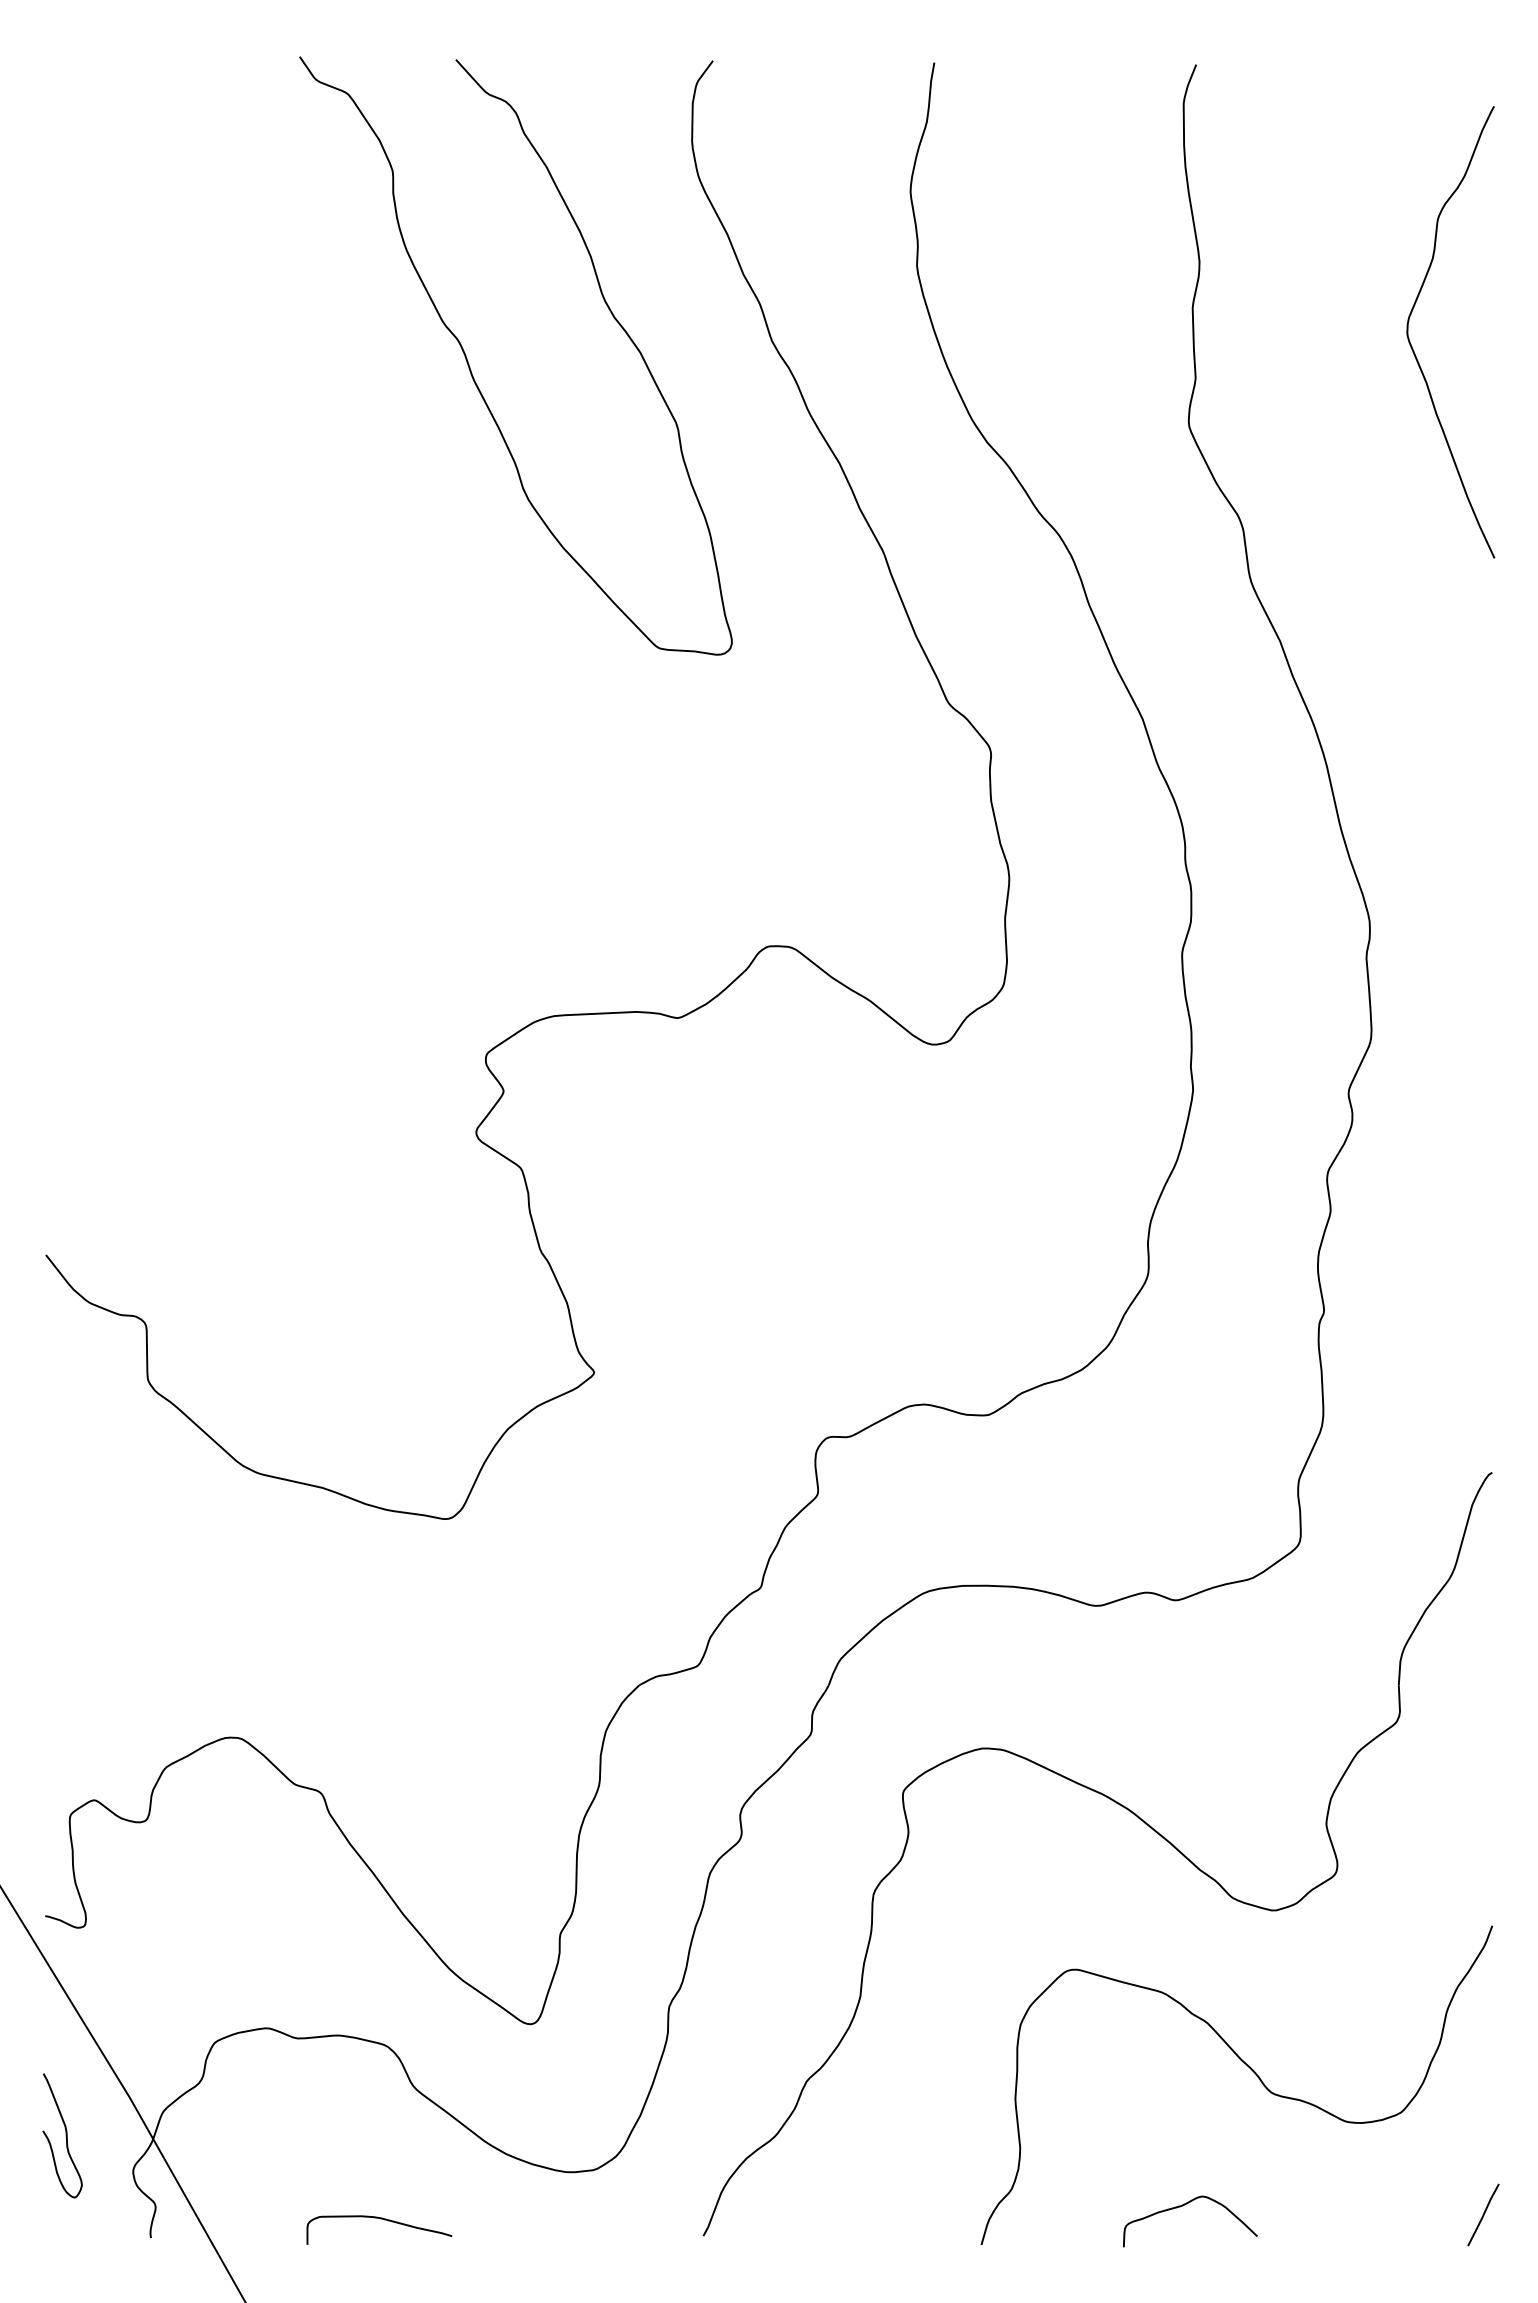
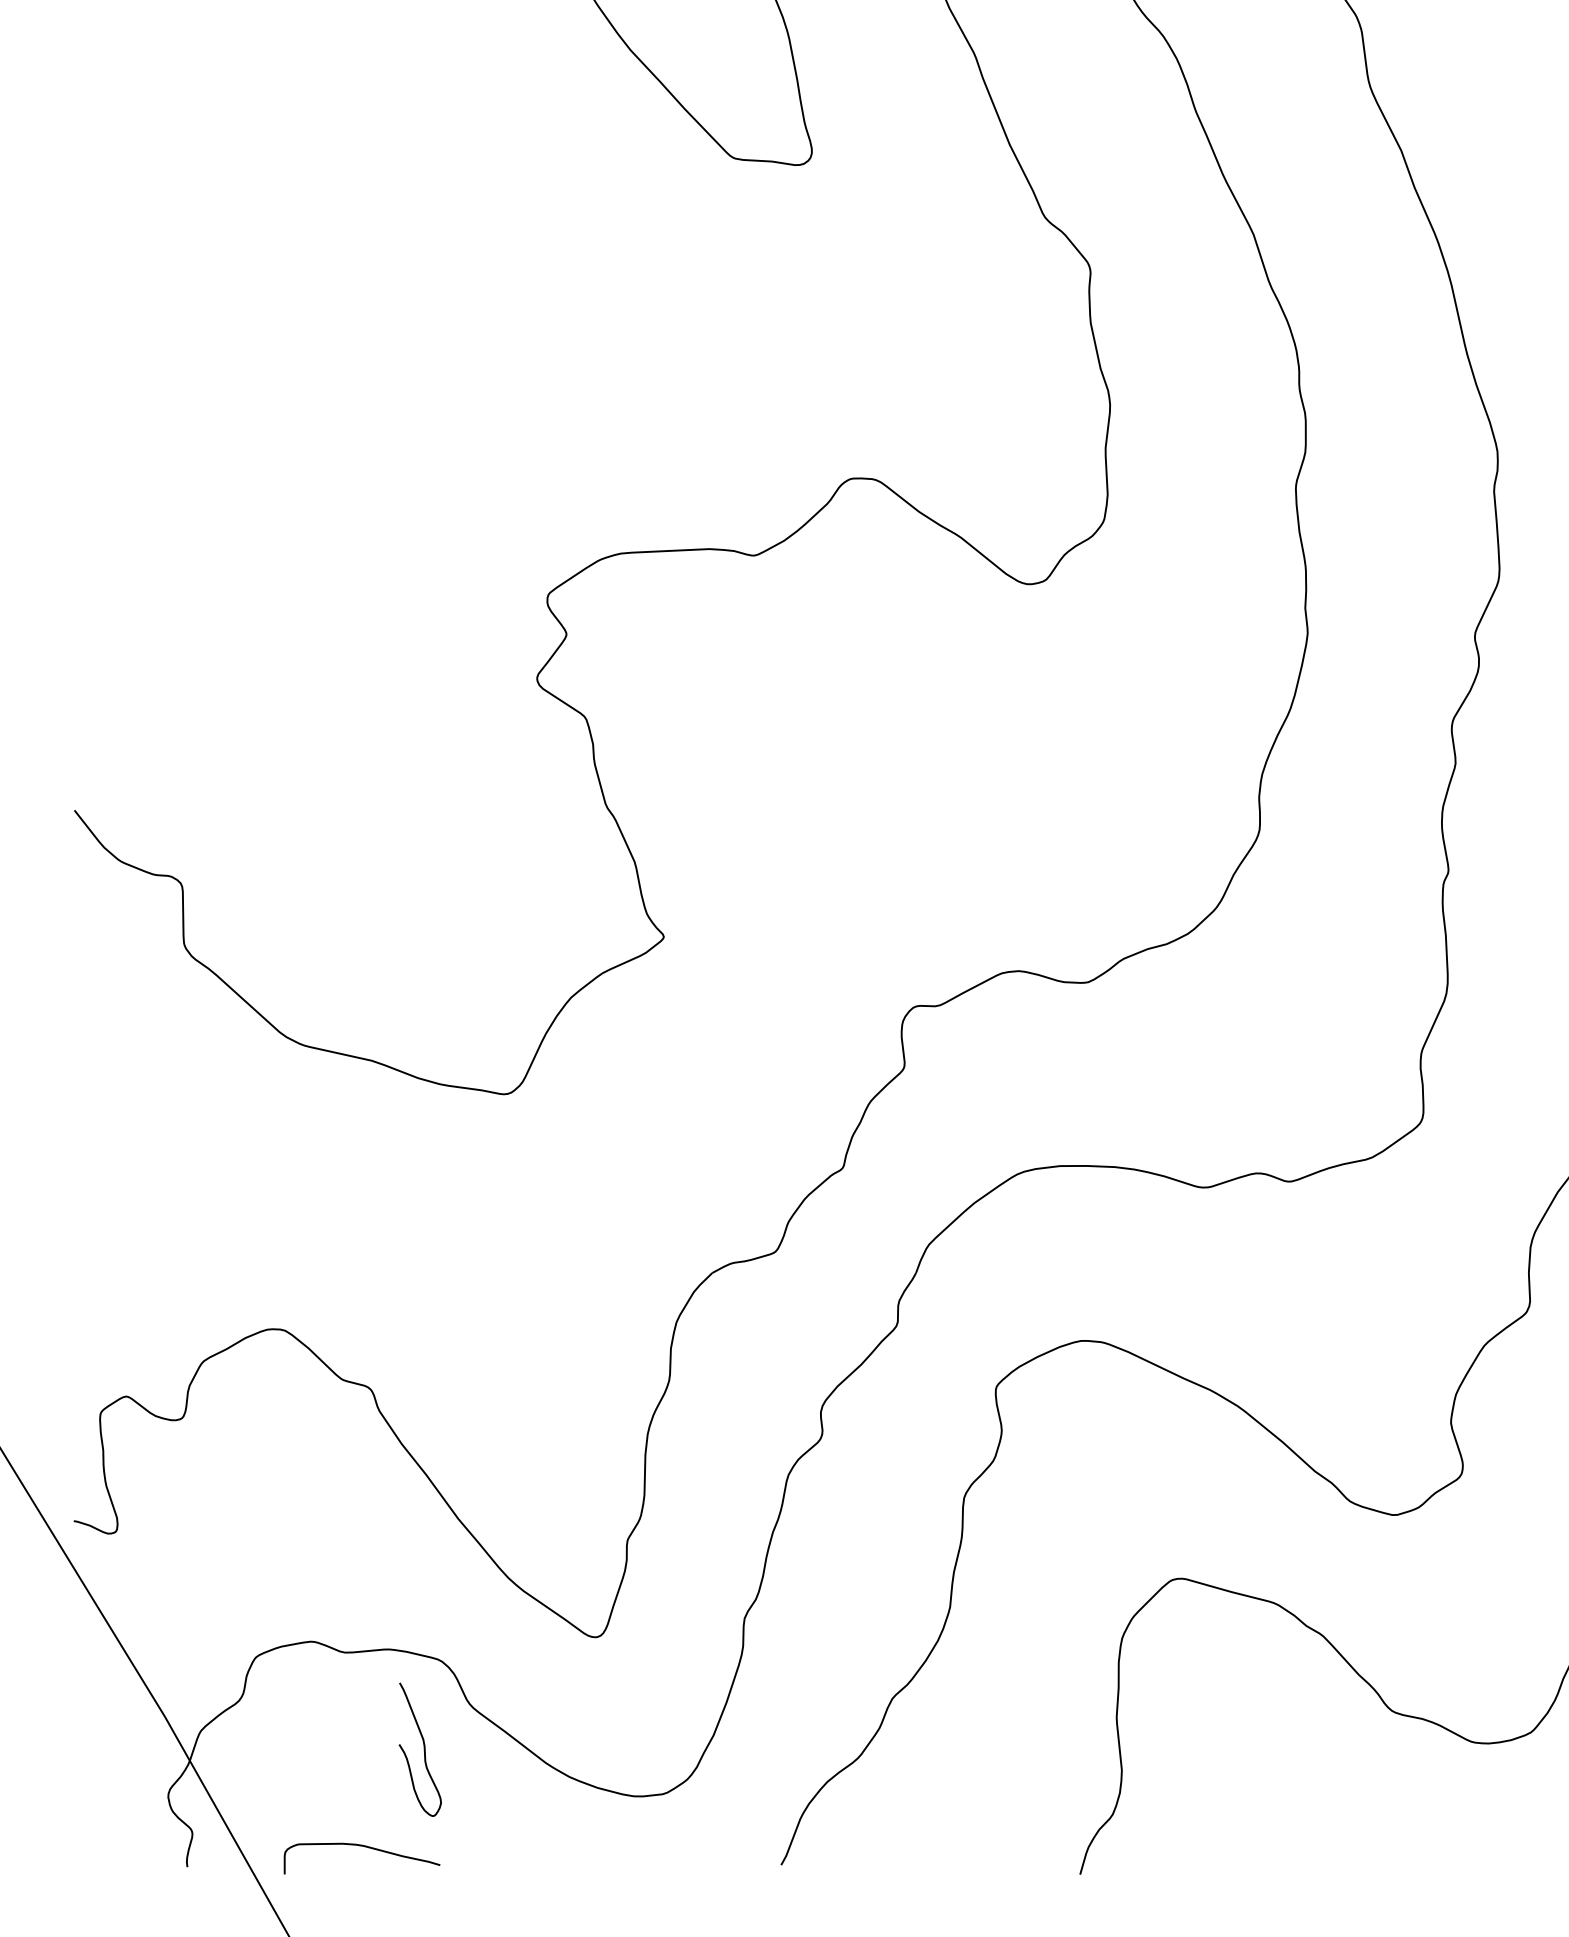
curve: (65, 2135) -> (423, 1749), moved
curve: (1185, 2205) -> (1299, 1832), removed
curve: (380, 2219) -> (363, 1847), moved

